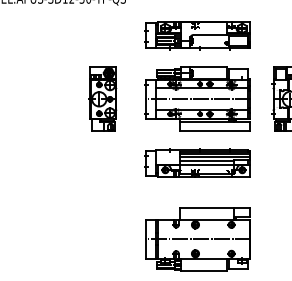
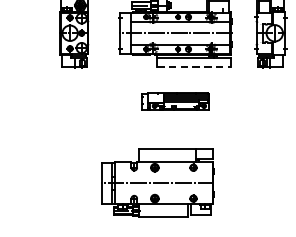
line: (215, 131) -> (194, 67), solid -> dashed
part: (197, 162) -> (175, 100), size x0.6
part: (197, 239) -> (157, 183), moved

